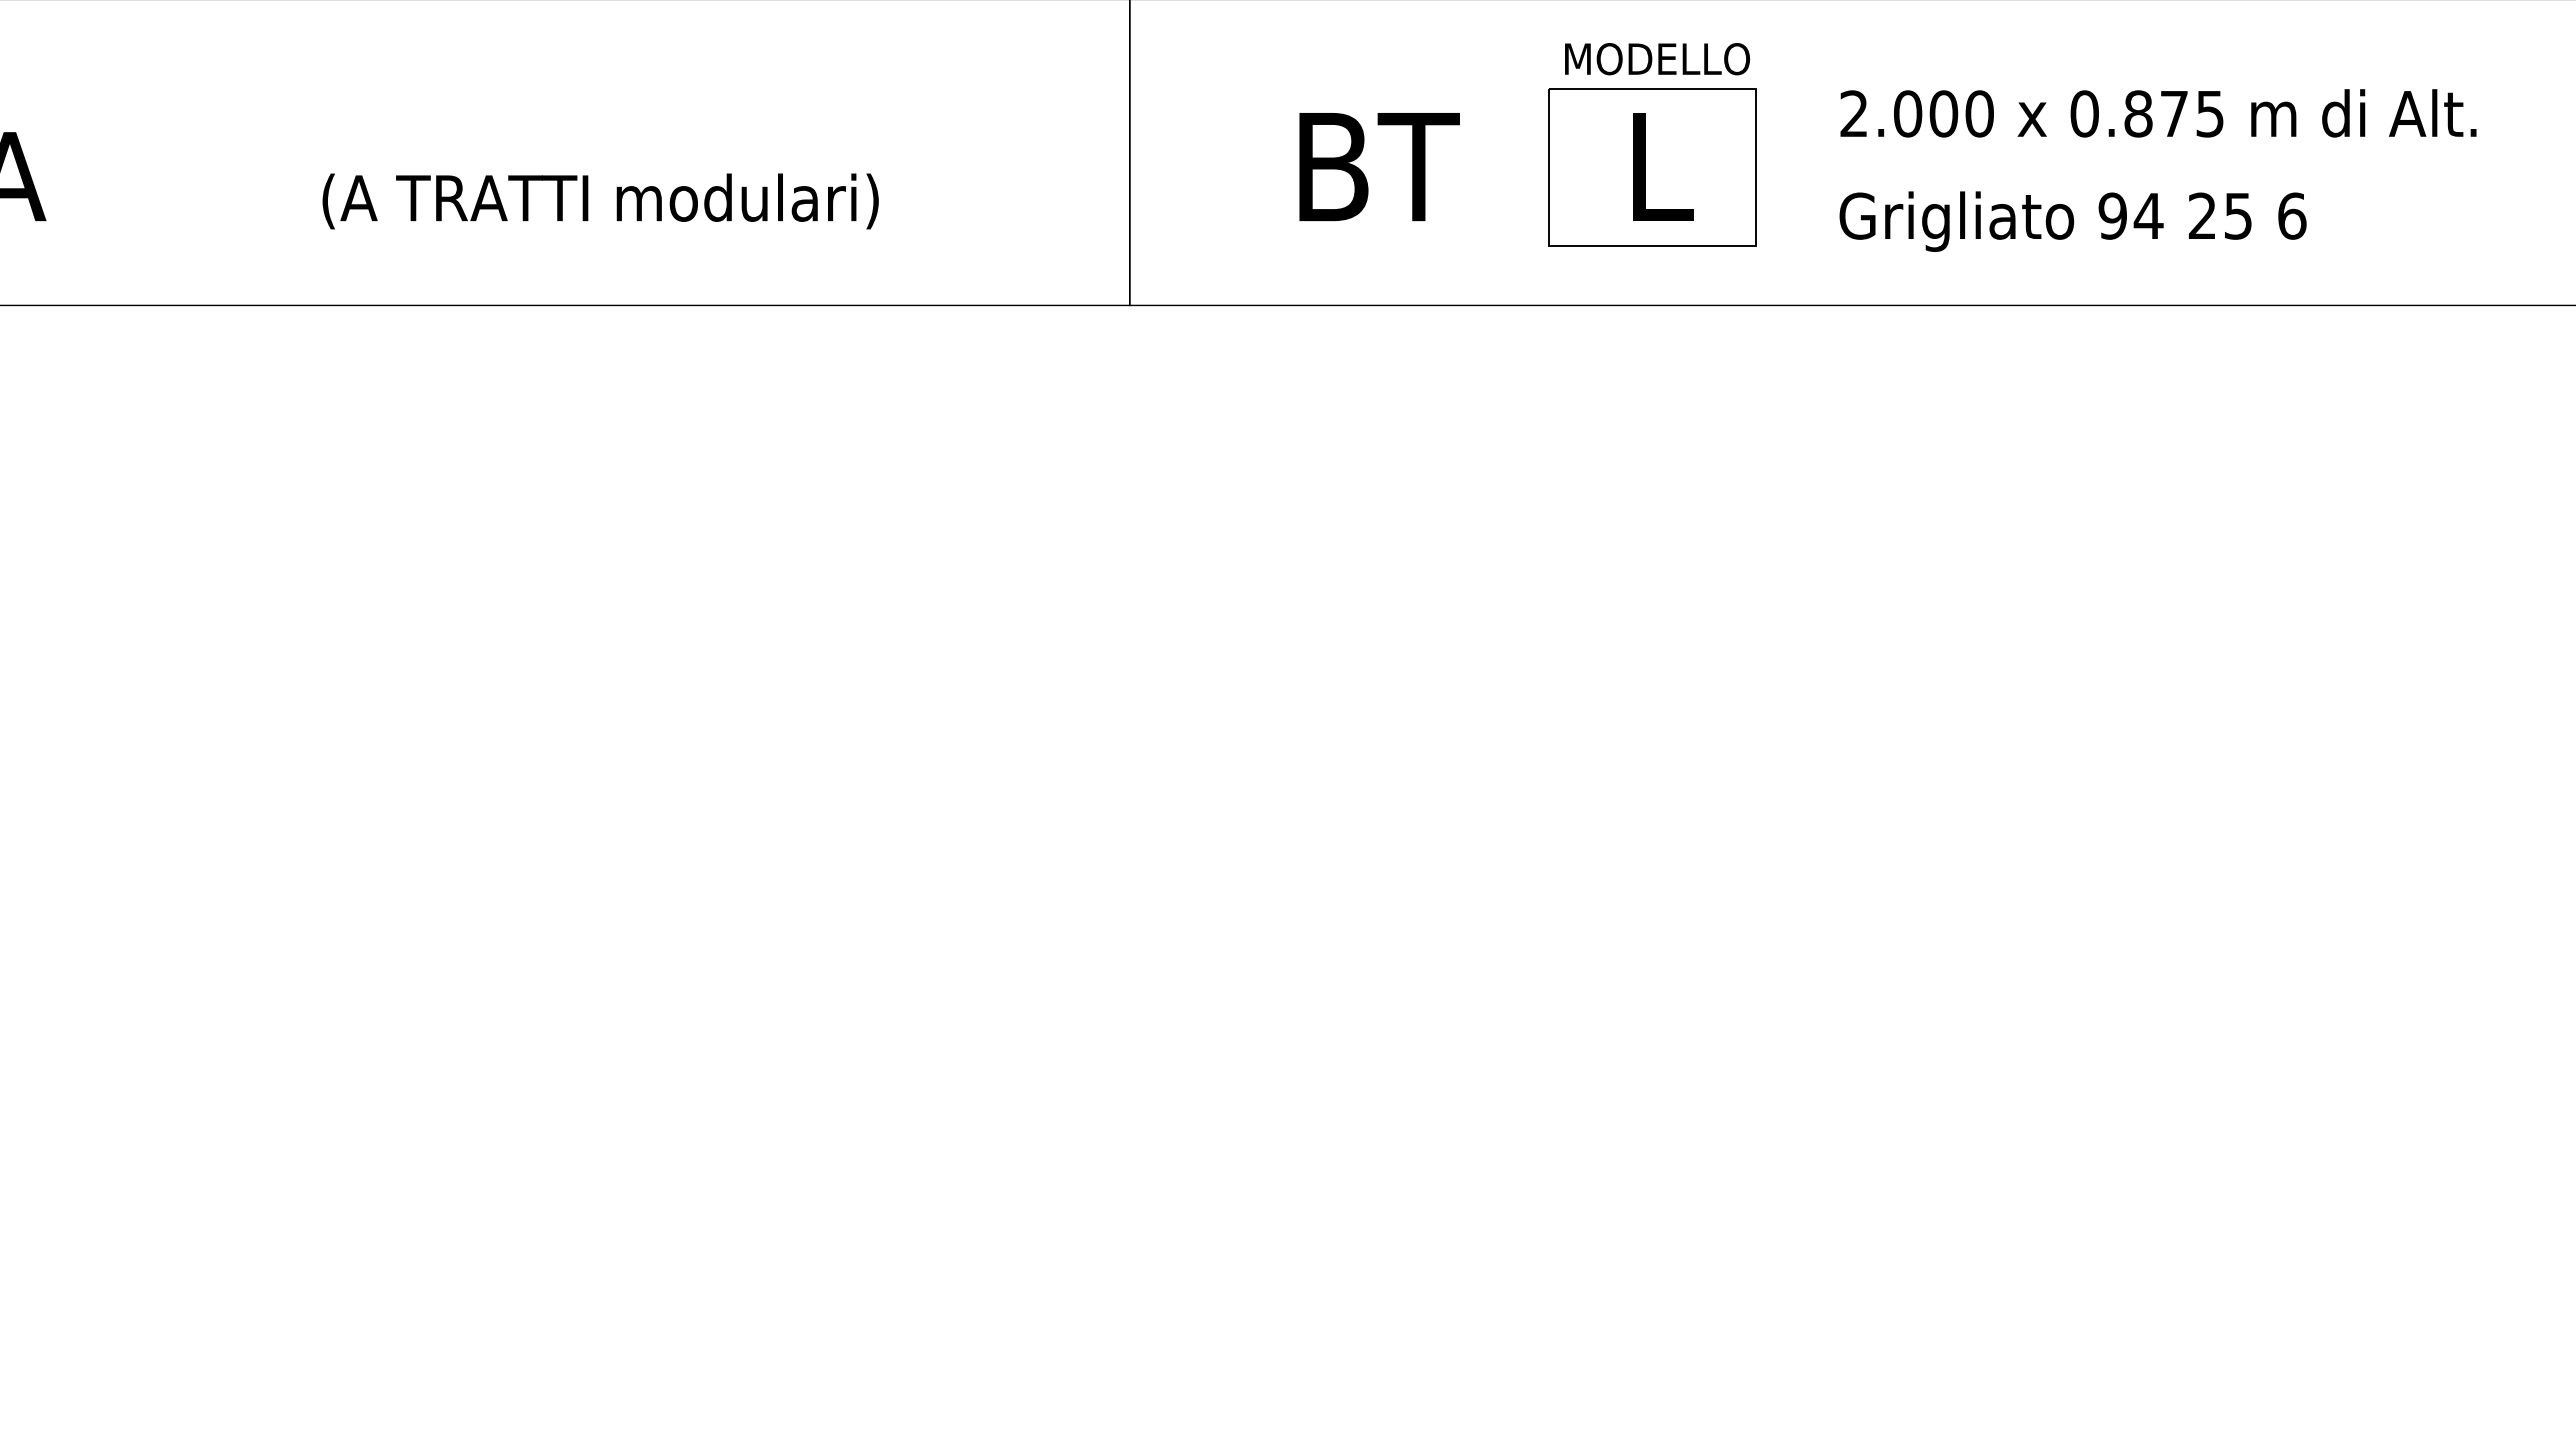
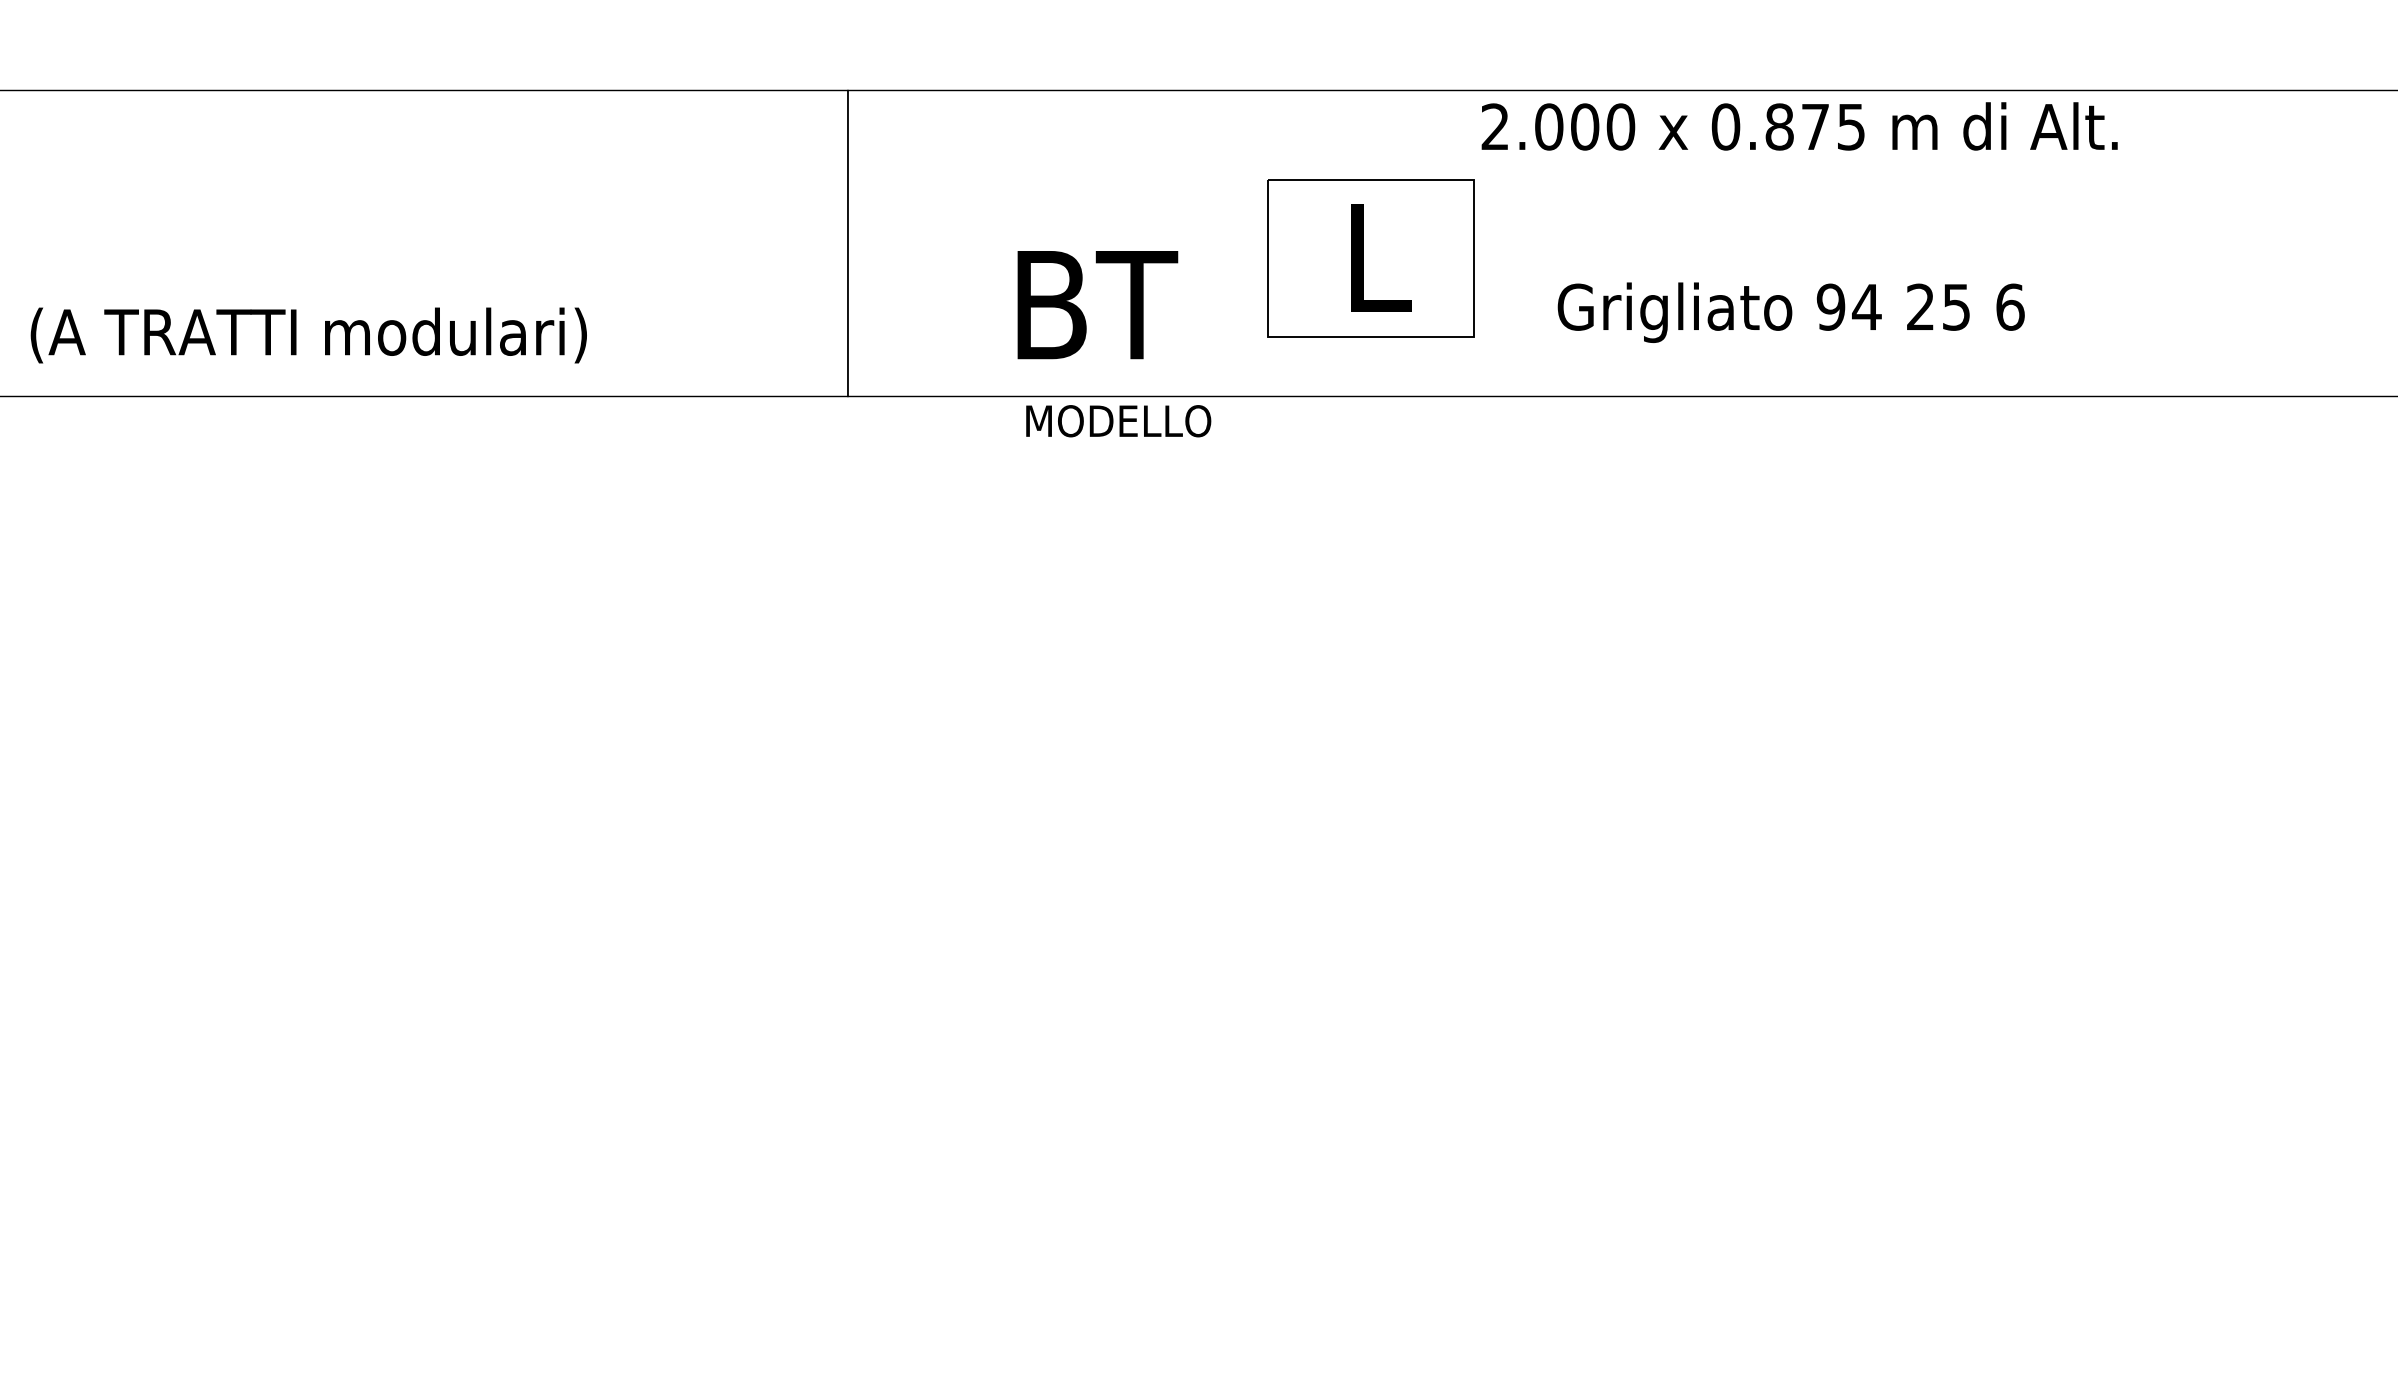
text: (1657, 59) -> (1118, 421), moved
text: (2158, 113) -> (1799, 126), moved
text: (1379, 167) -> (1097, 305), moved
text: (600, 201) -> (308, 335), moved

